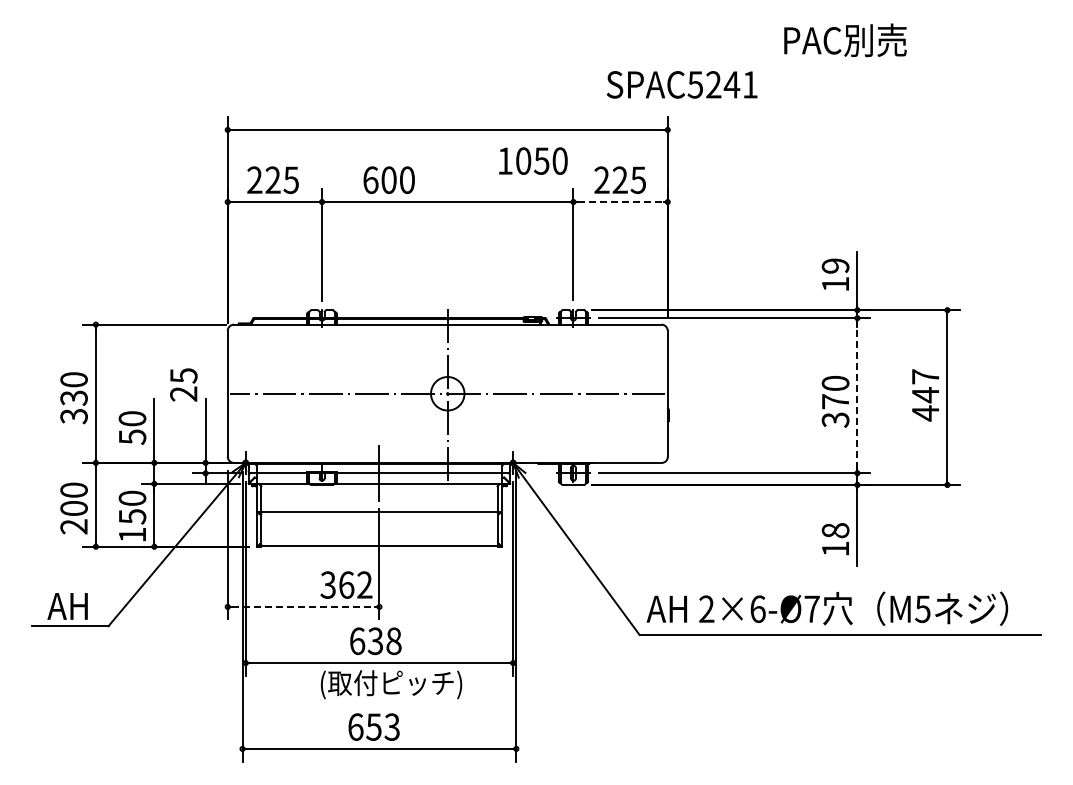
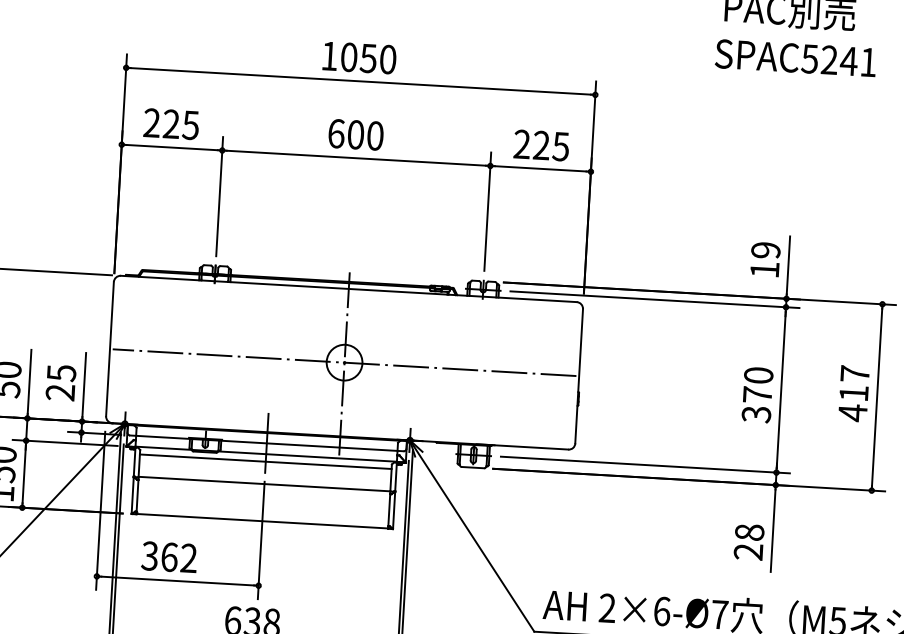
text: (681, 84) -> (795, 57), moved
text: (533, 160) -> (359, 57), moved
text: (388, 179) -> (355, 134), moved
line: (620, 202) -> (540, 169), dashed -> solid
text: (183, 384) -> (60, 382), moved
line: (857, 395) -> (781, 389), dashed -> solid
text: (925, 395) -> (853, 393), 447 -> 417
line: (379, 490) -> (265, 461), added
text: (834, 548) -> (747, 551), 18 -> 28
text: (346, 584) -> (169, 556), moved
line: (303, 606) -> (177, 580), dashed -> solid

